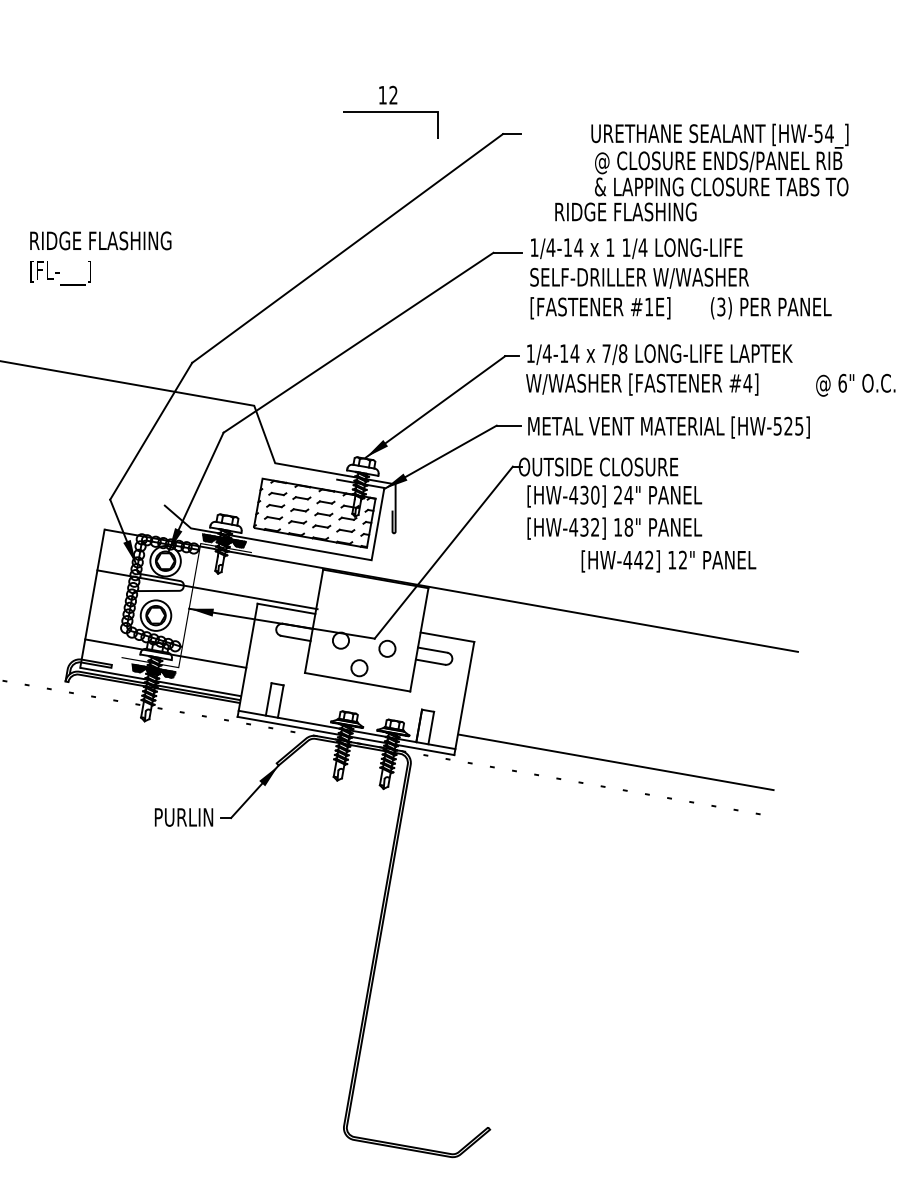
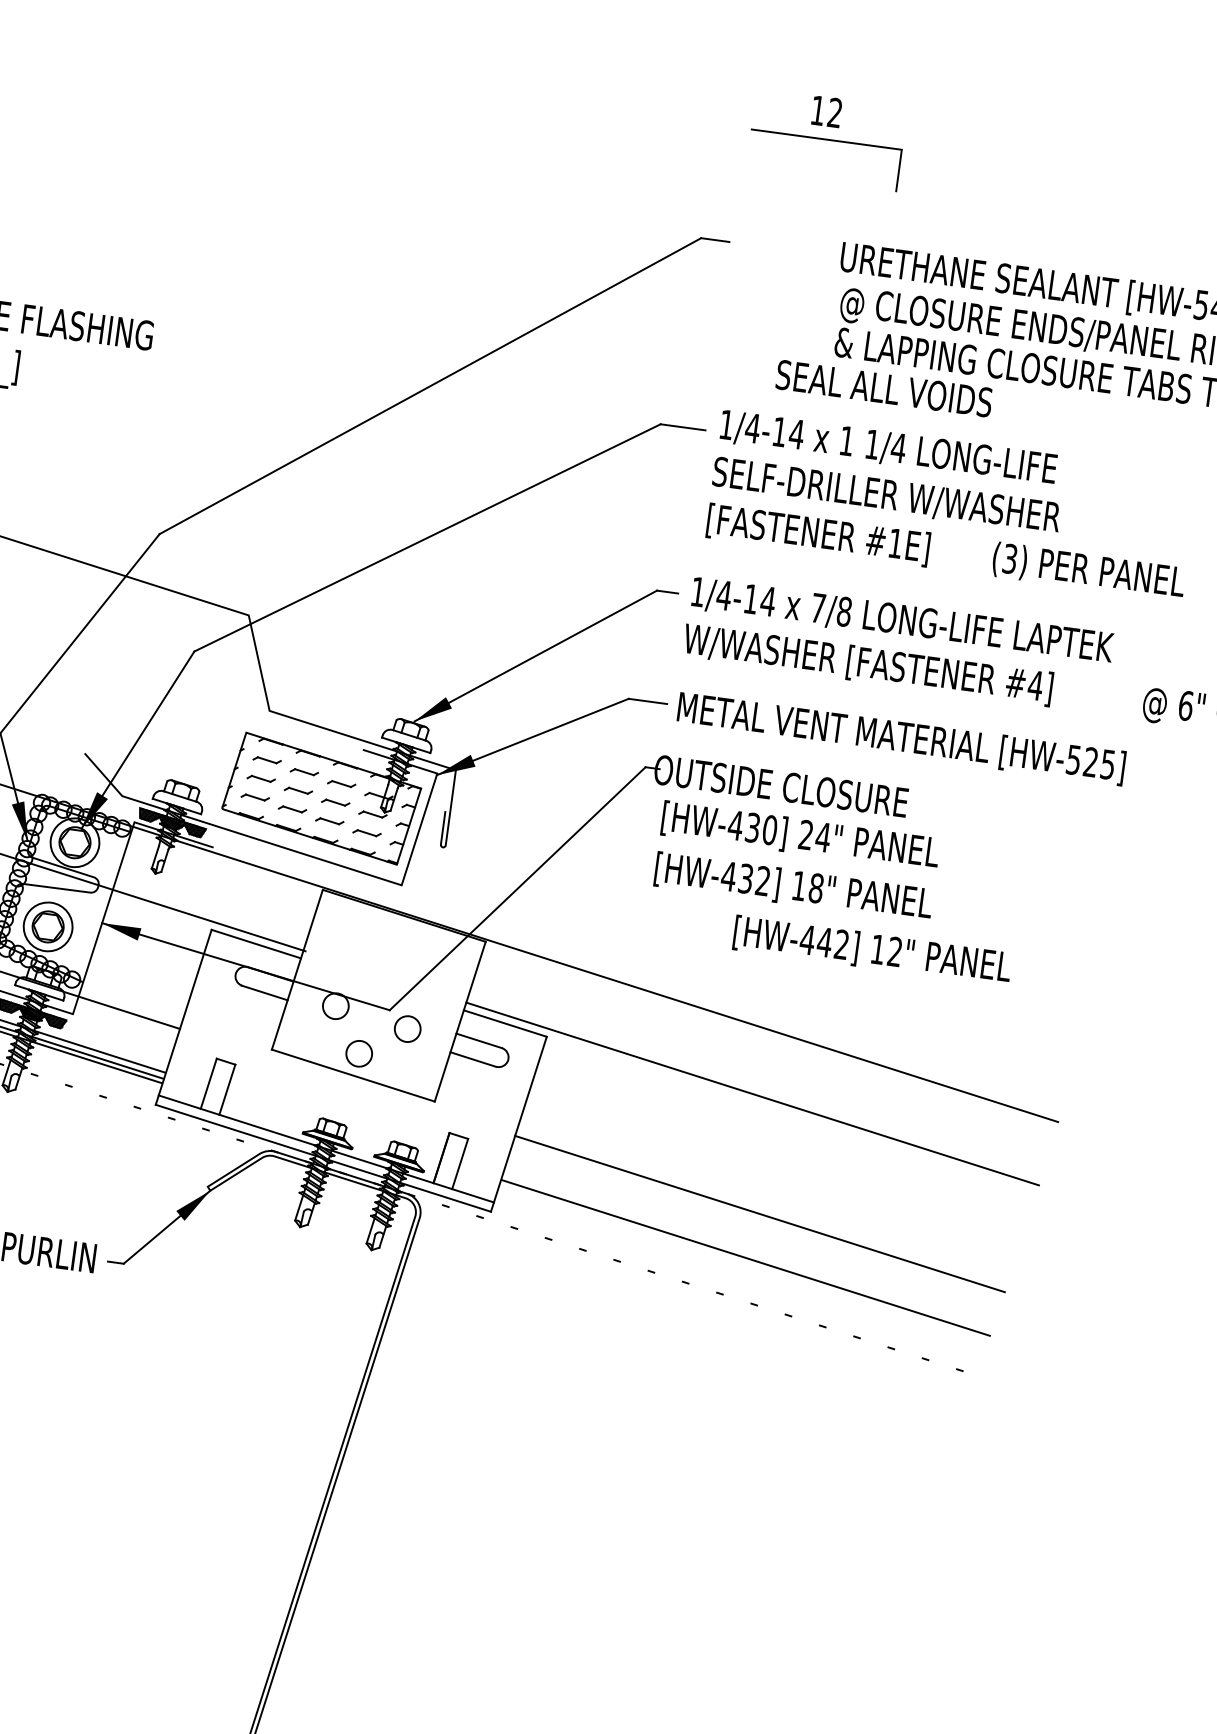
part: (390, 111) -> (826, 138), moved
text: (625, 211) -> (878, 387), RIDGE FLASHING -> SEAL ALL VOIDS
line: (606, 659) -> (752, 1092), added
line: (620, 733) -> (758, 1213), added

